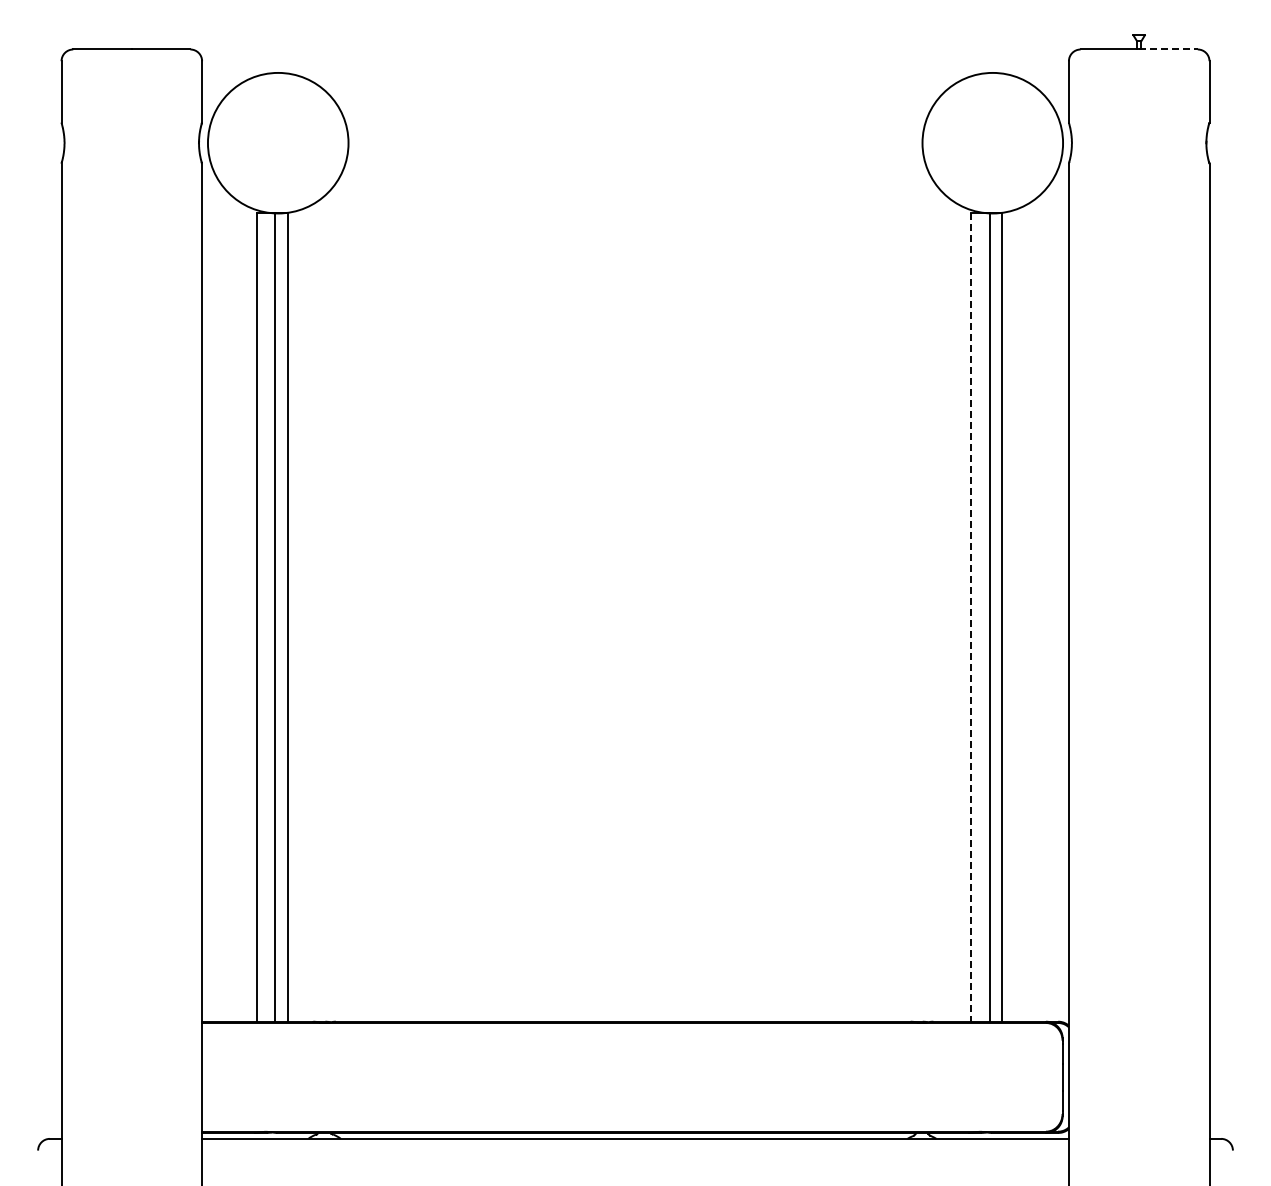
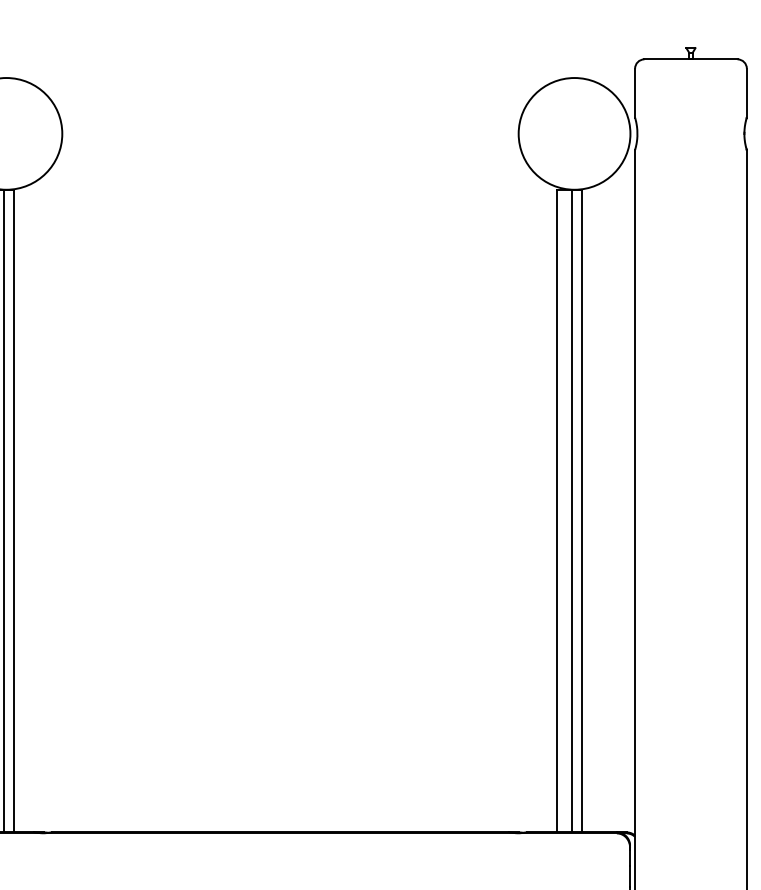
line: (1168, 49) -> (714, 59), dashed -> solid
line: (971, 618) -> (557, 511), dashed -> solid

